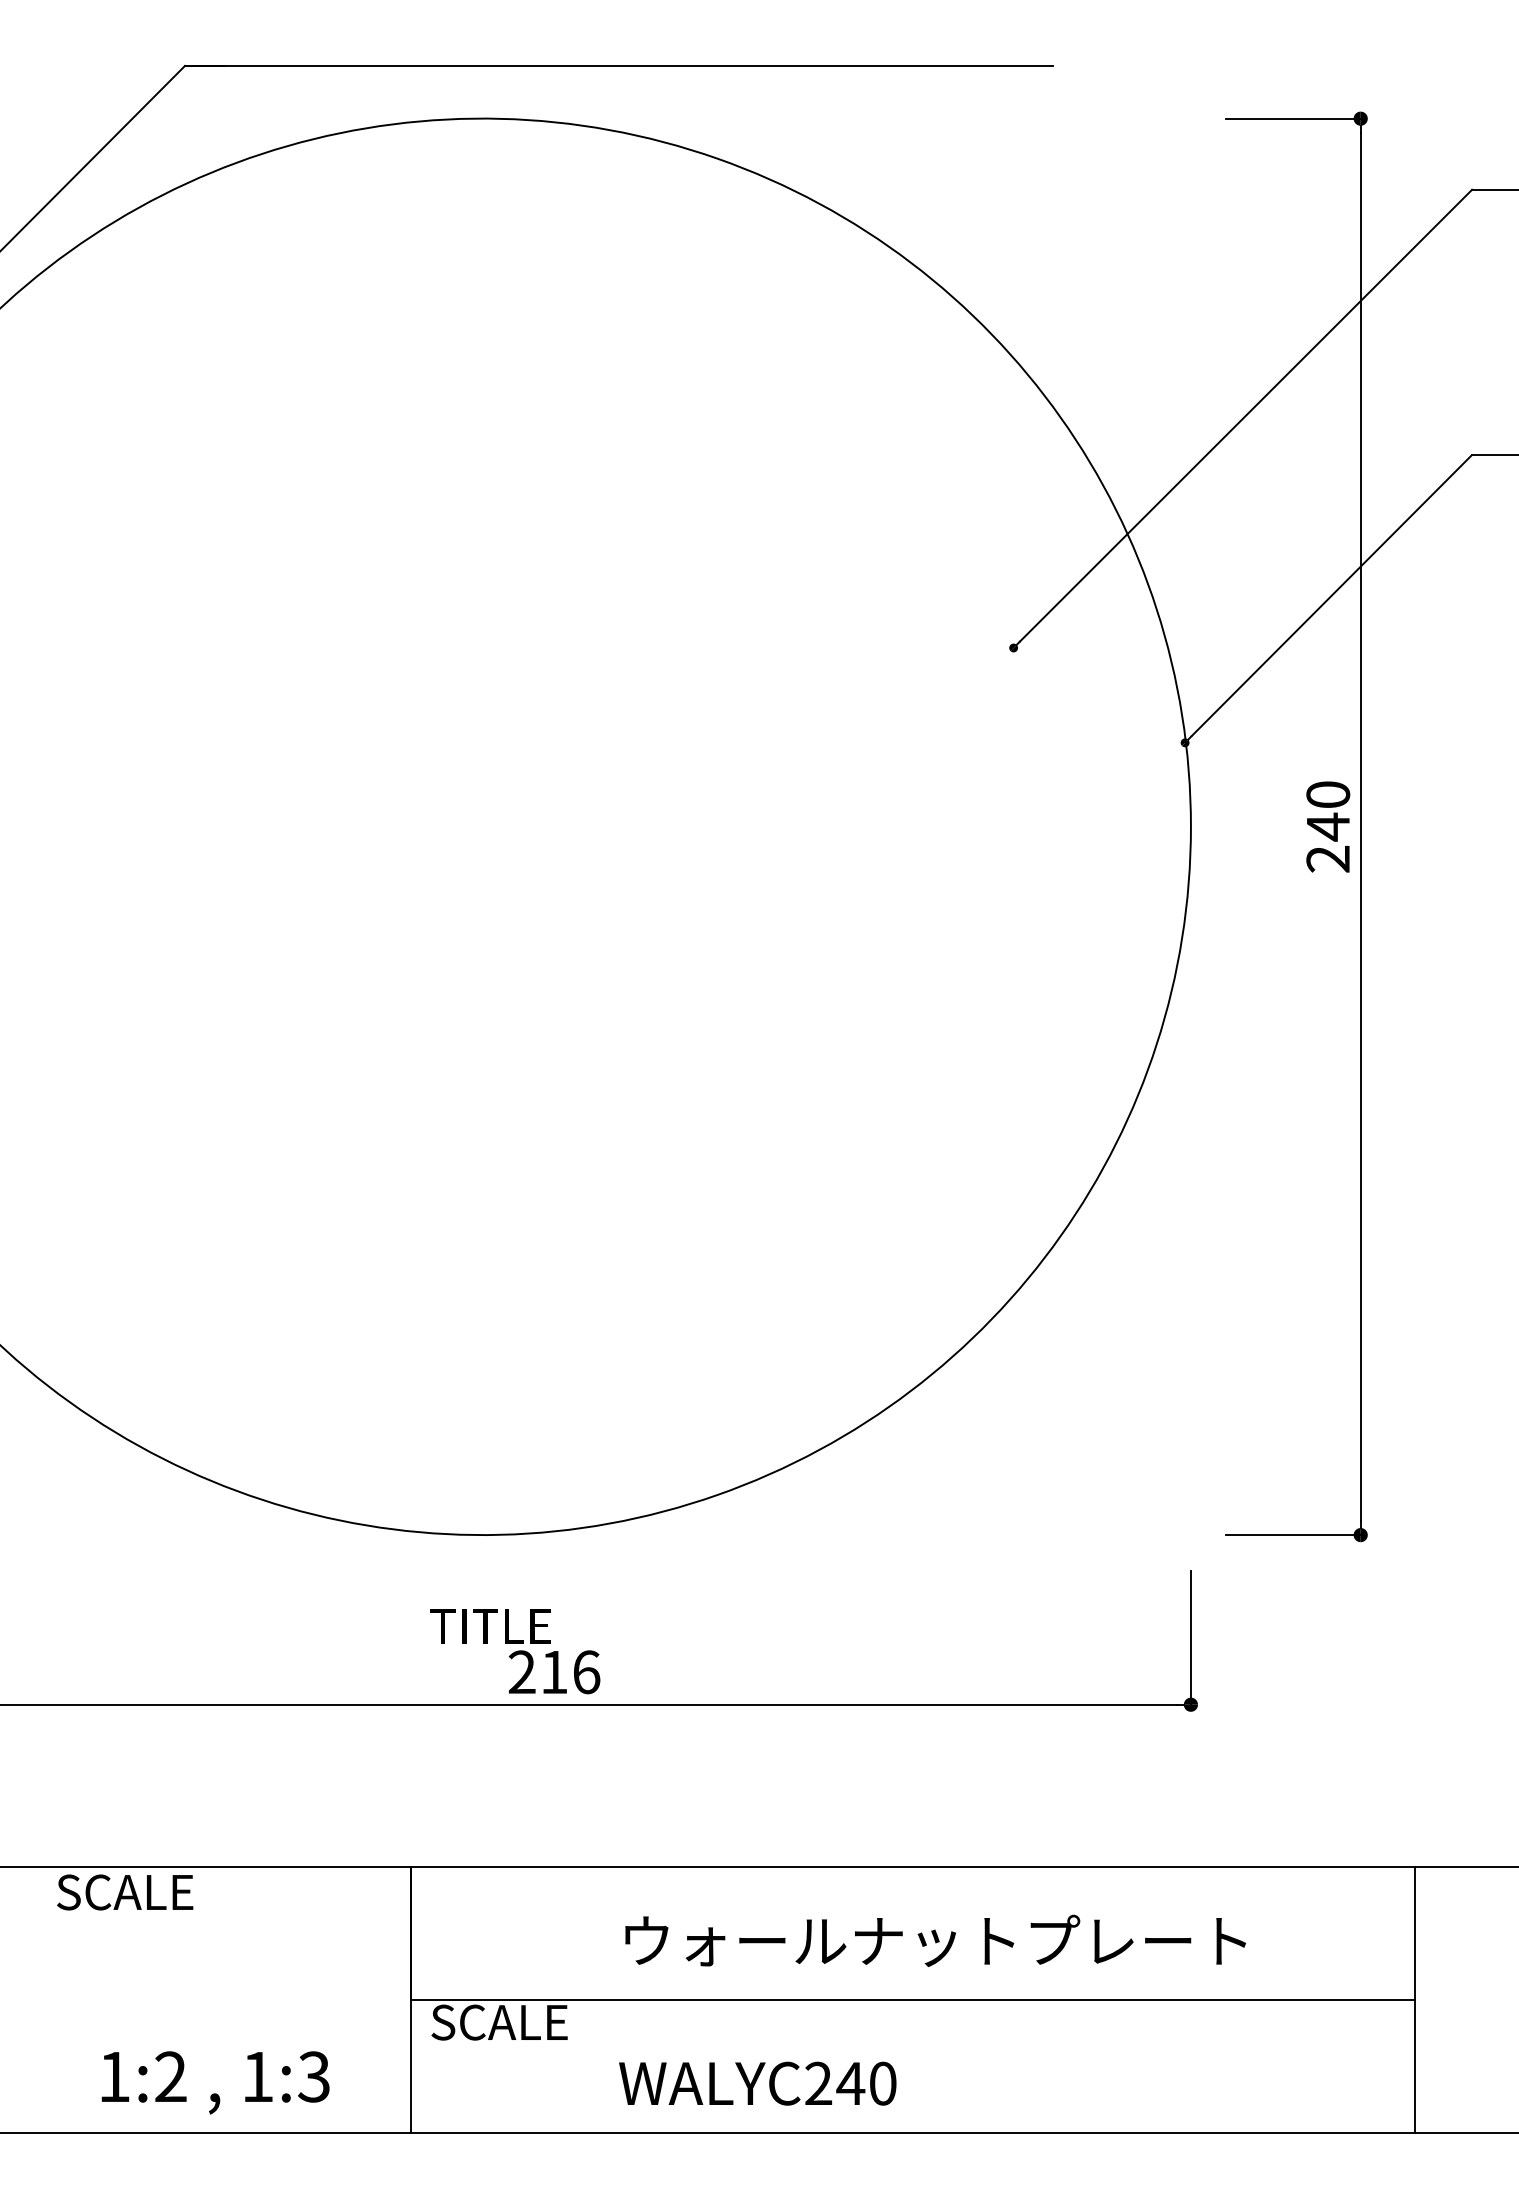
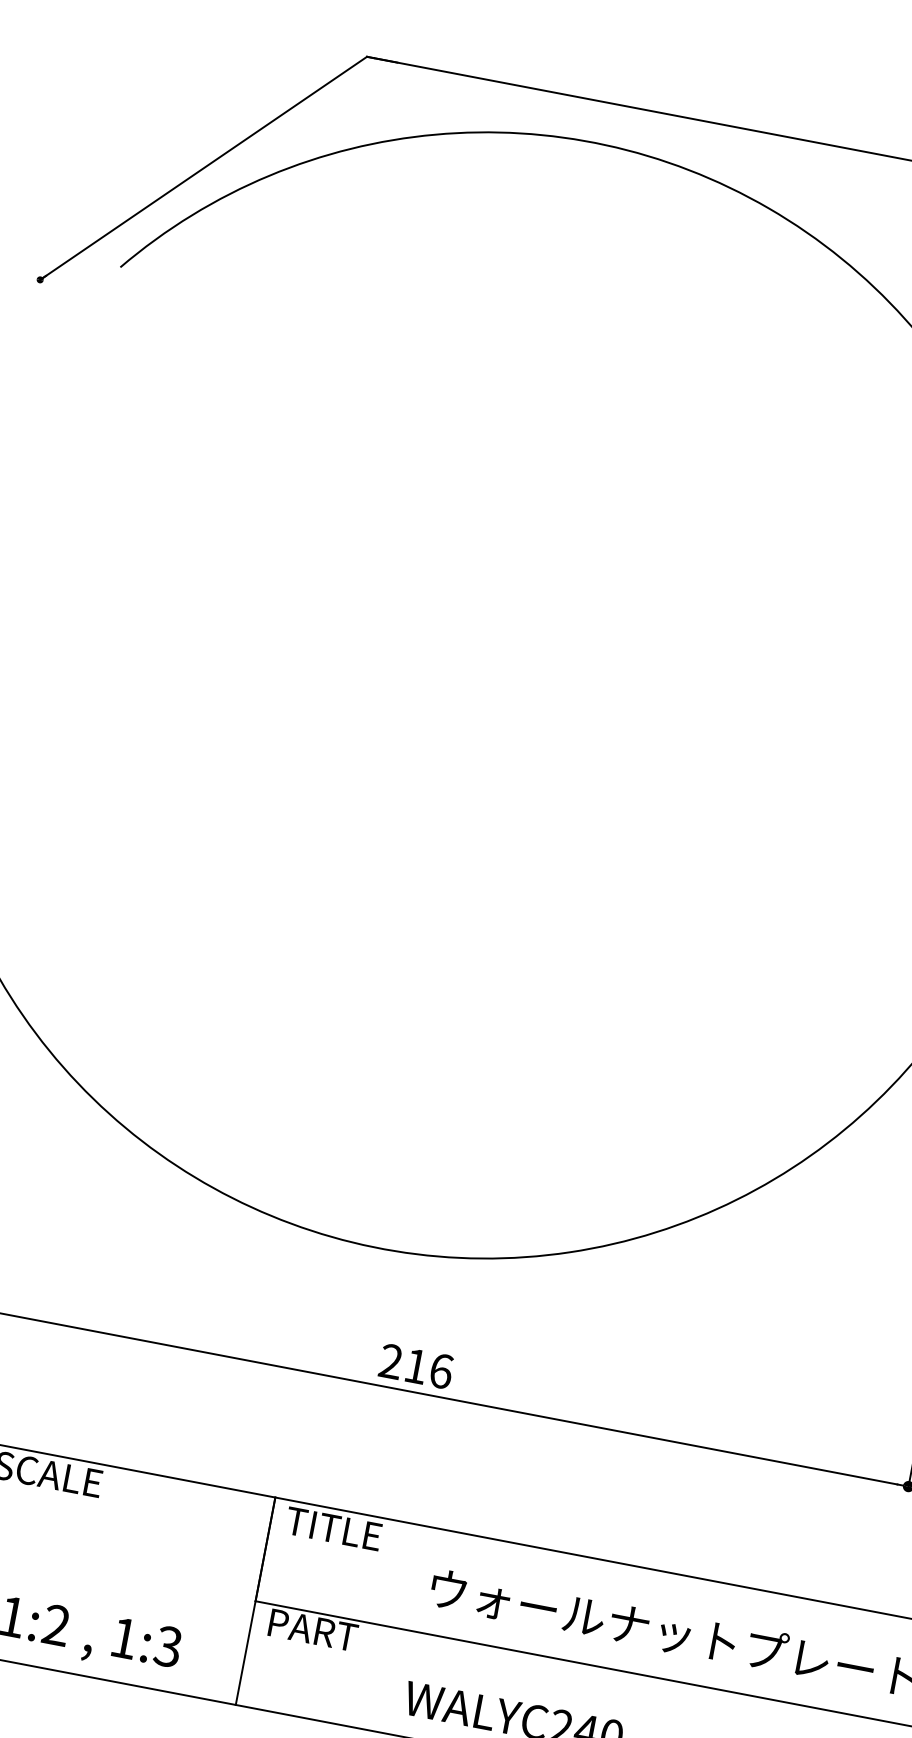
text: (490, 1626) -> (333, 1528), moved
text: (499, 2022) -> (321, 1631), SCALE -> PART

